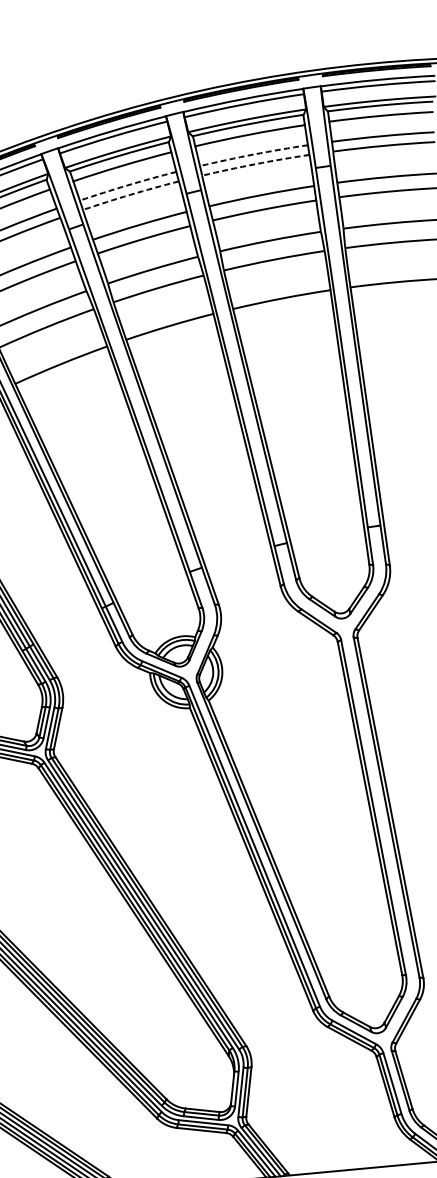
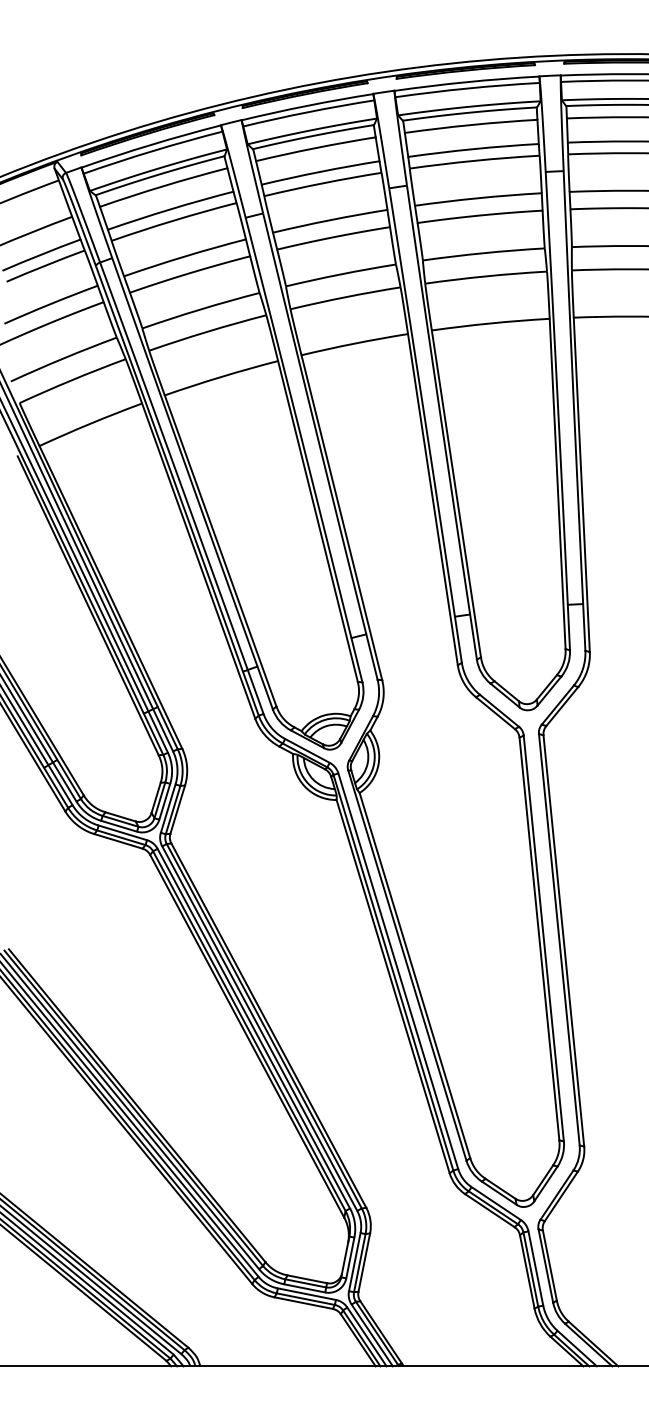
arc: (253, 154) -> (473, 149), dashed -> solid
arc: (255, 163) -> (474, 160), dashed -> solid
arc: (127, 185) -> (320, 171), dashed -> solid
arc: (130, 194) -> (322, 183), dashed -> solid

